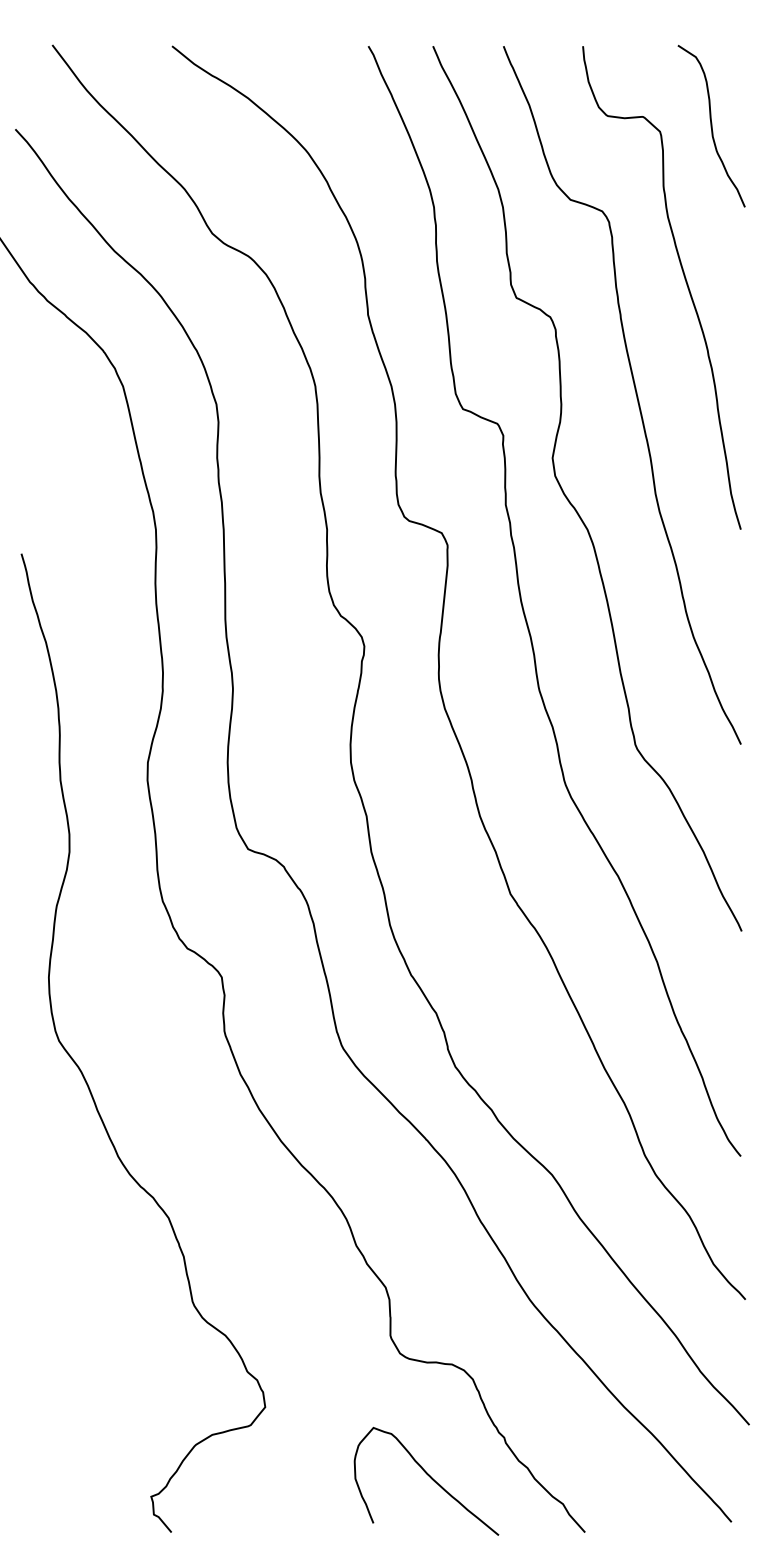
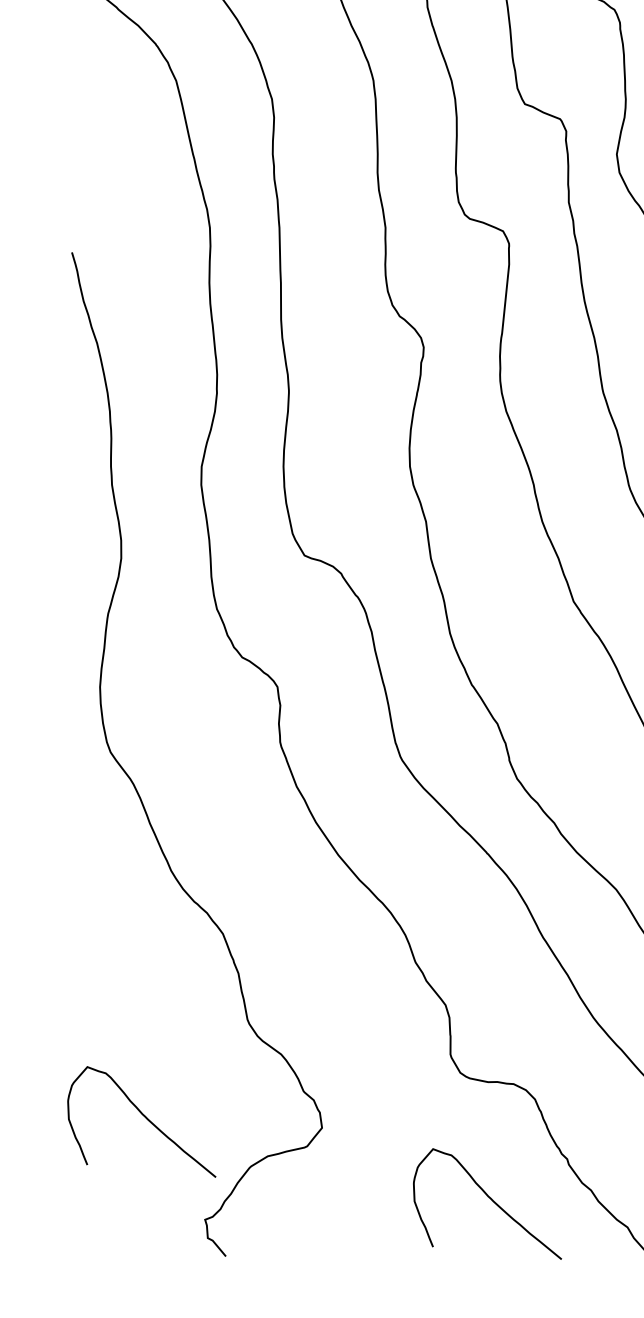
curve: (92, 1397) -> (144, 1117), added

